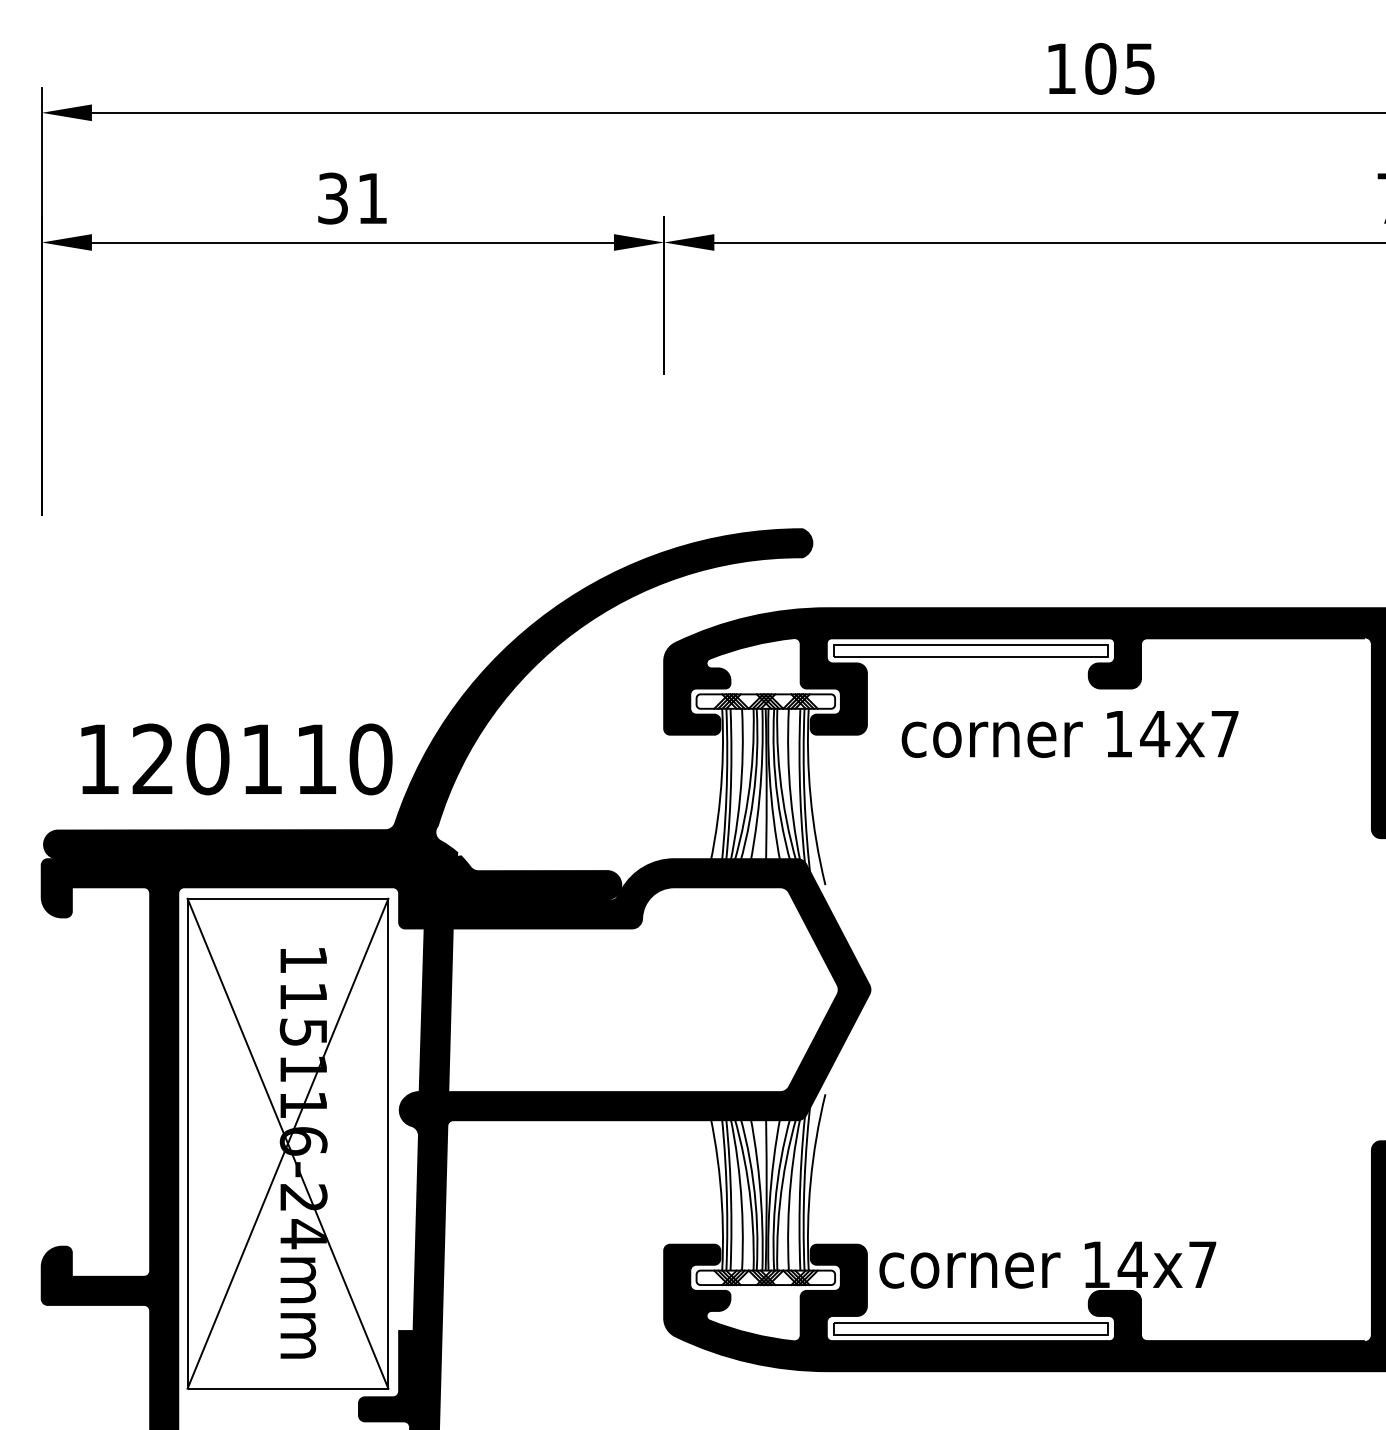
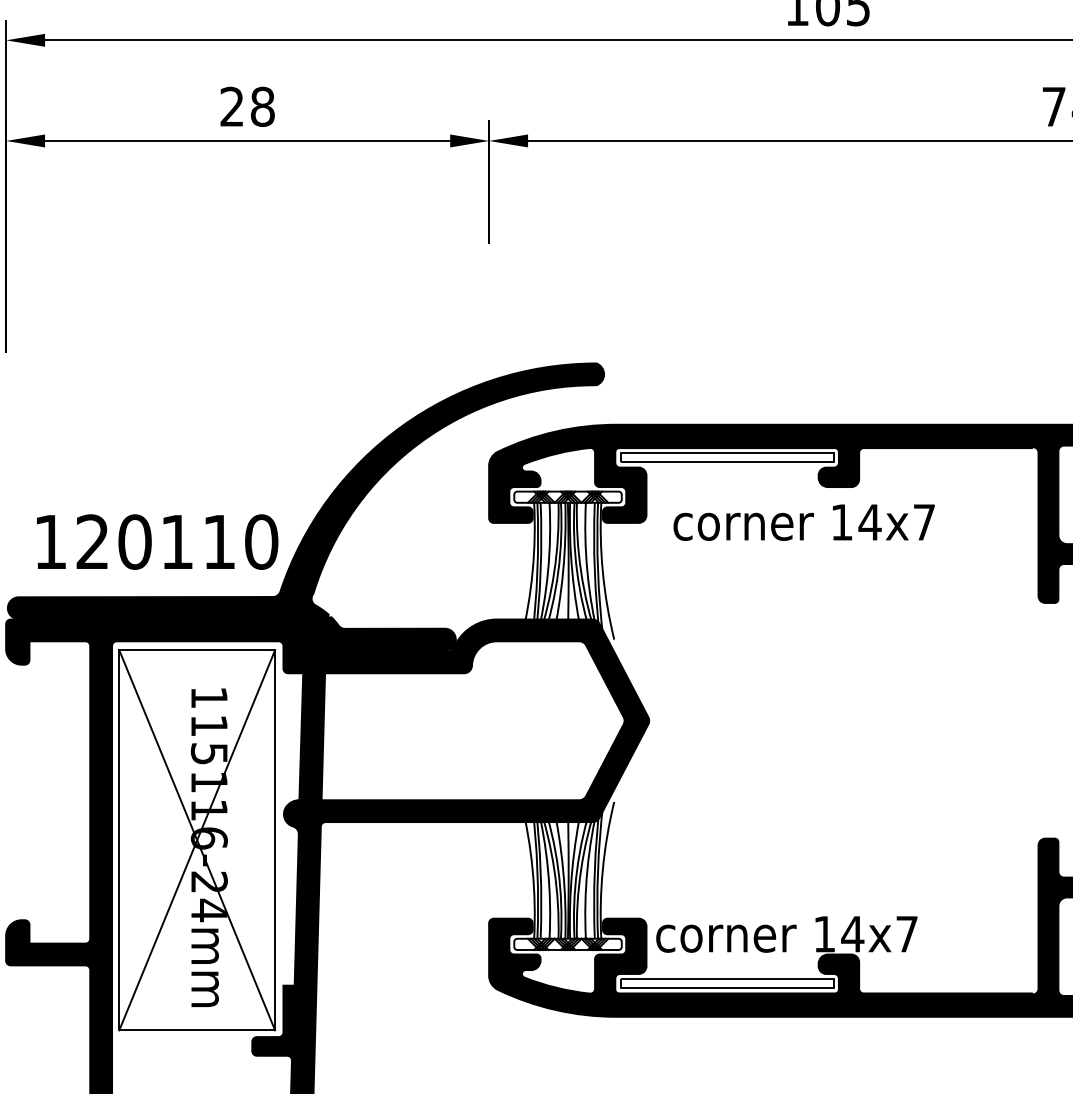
text: (353, 198) -> (248, 106), 31 -> 28

